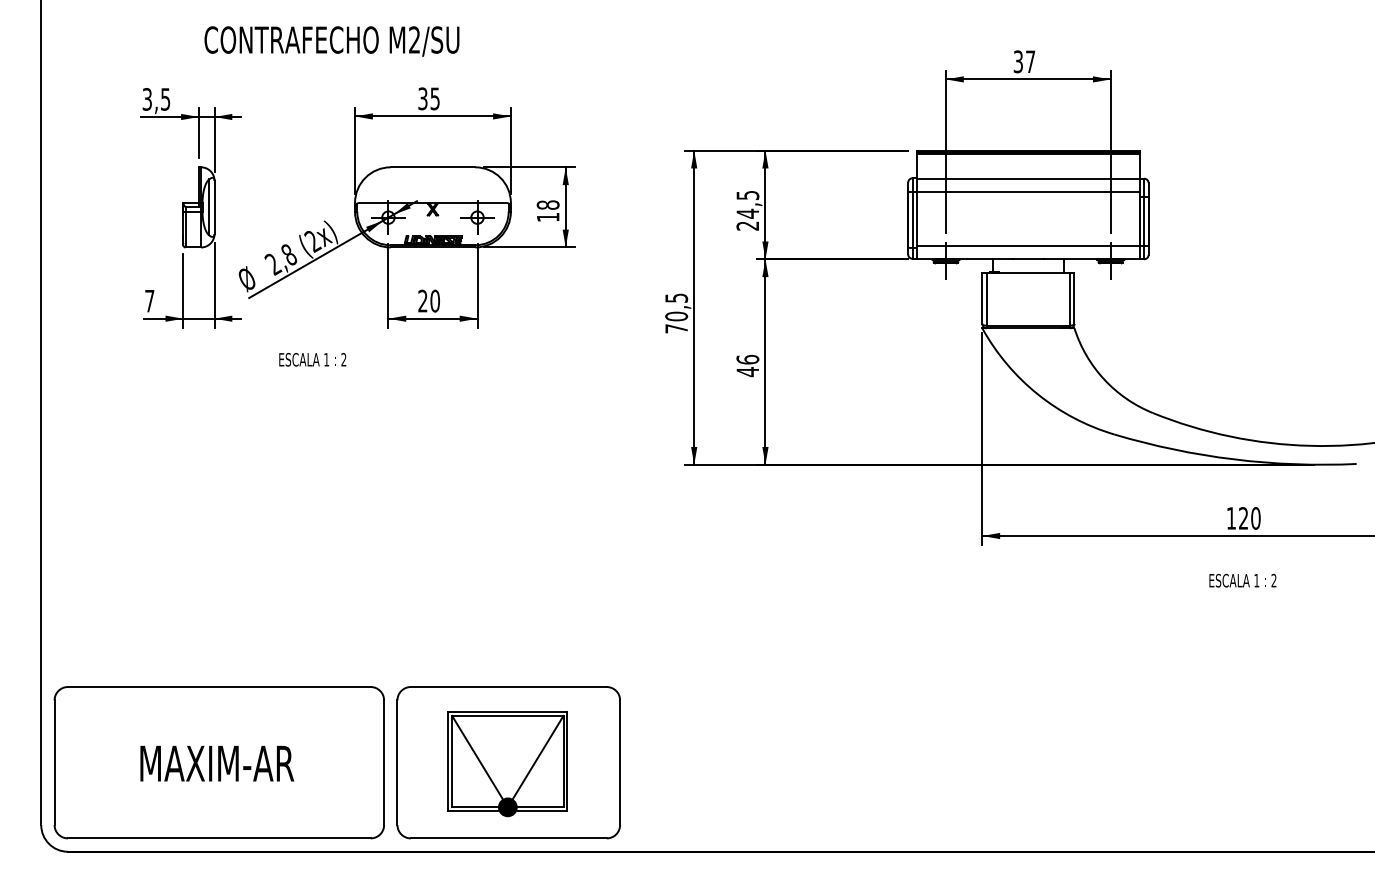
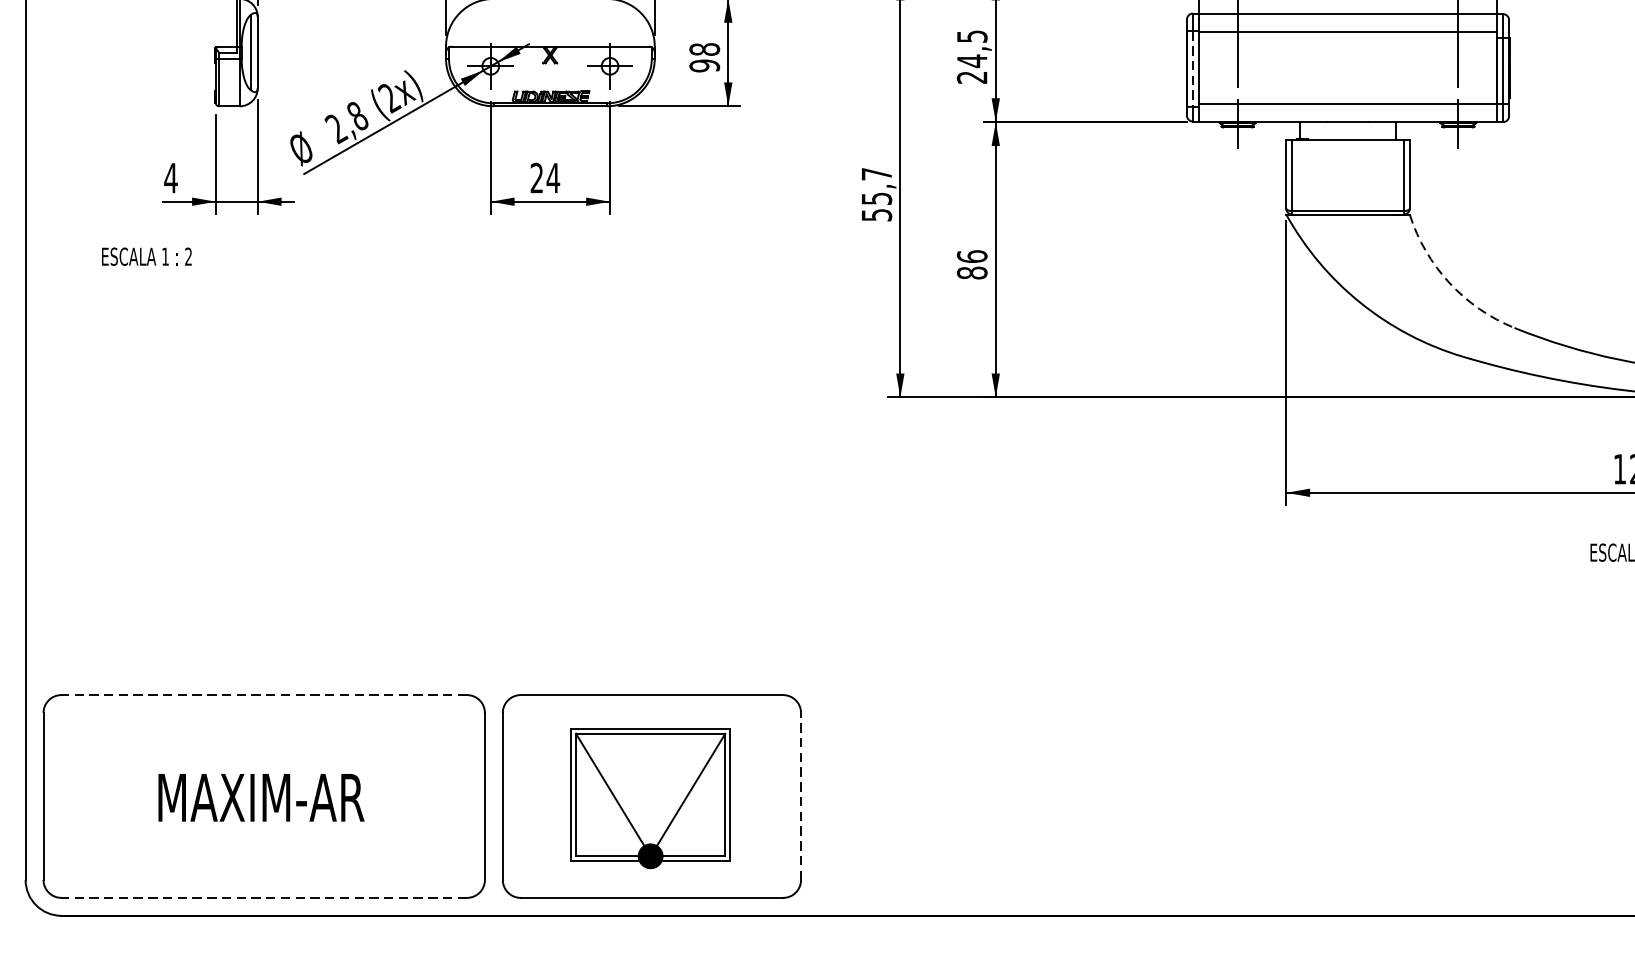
text: (547, 217) -> (703, 66), 18 -> 98
line: (912, 220) -> (1192, 70), solid -> dashed
text: (435, 300) -> (553, 177), 20 -> 24
text: (149, 301) -> (170, 178), 7 -> 4
text: (676, 313) -> (876, 194), 70,5 -> 55,7
text: (312, 359) -> (146, 256), moved
text: (747, 372) -> (971, 273), 46 -> 86
arc: (1104, 379) -> (1449, 283), solid -> dashed
line: (218, 687) -> (263, 695), solid -> dashed
line: (620, 762) -> (801, 796), solid -> dashed
line: (218, 838) -> (263, 898), solid -> dashed

